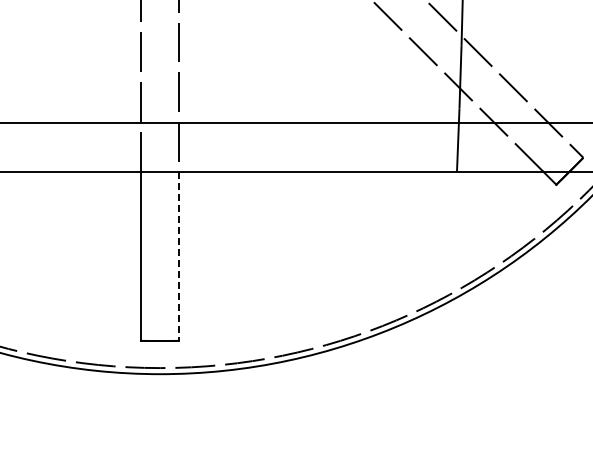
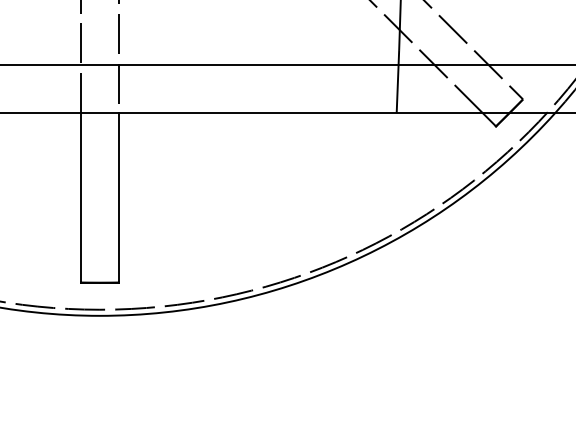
line: (179, 256) -> (119, 198), dashed -> solid

